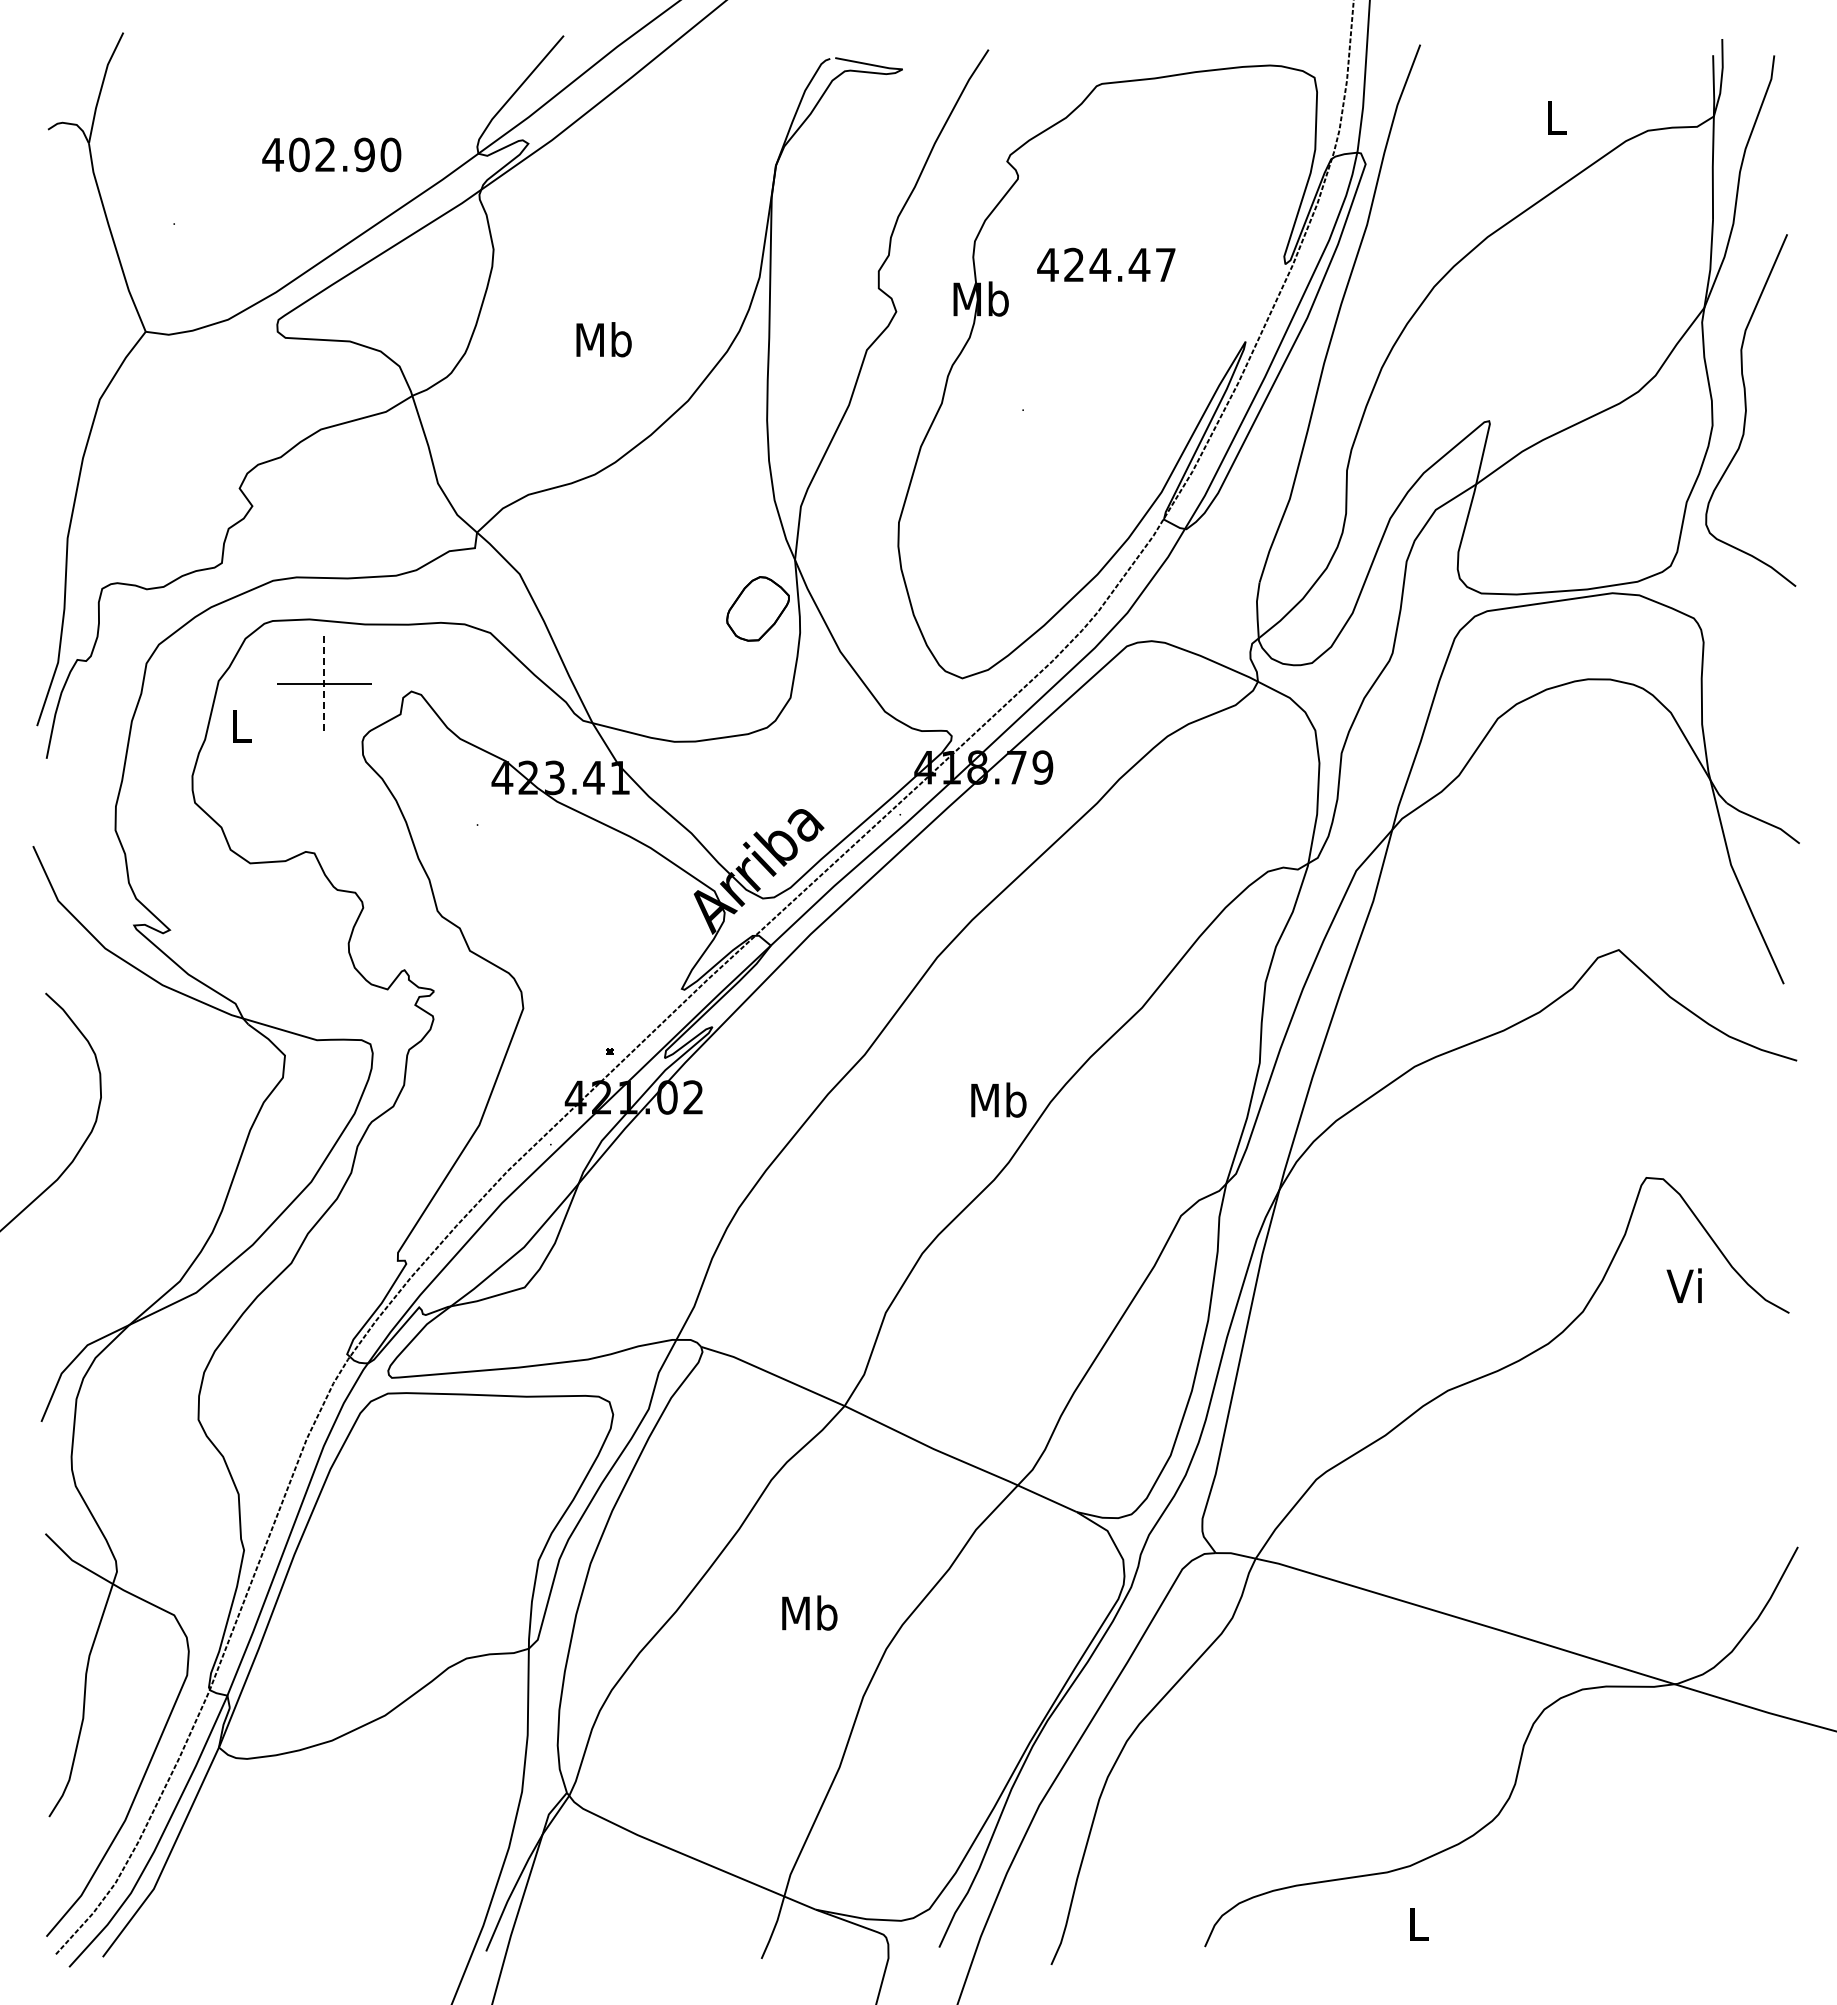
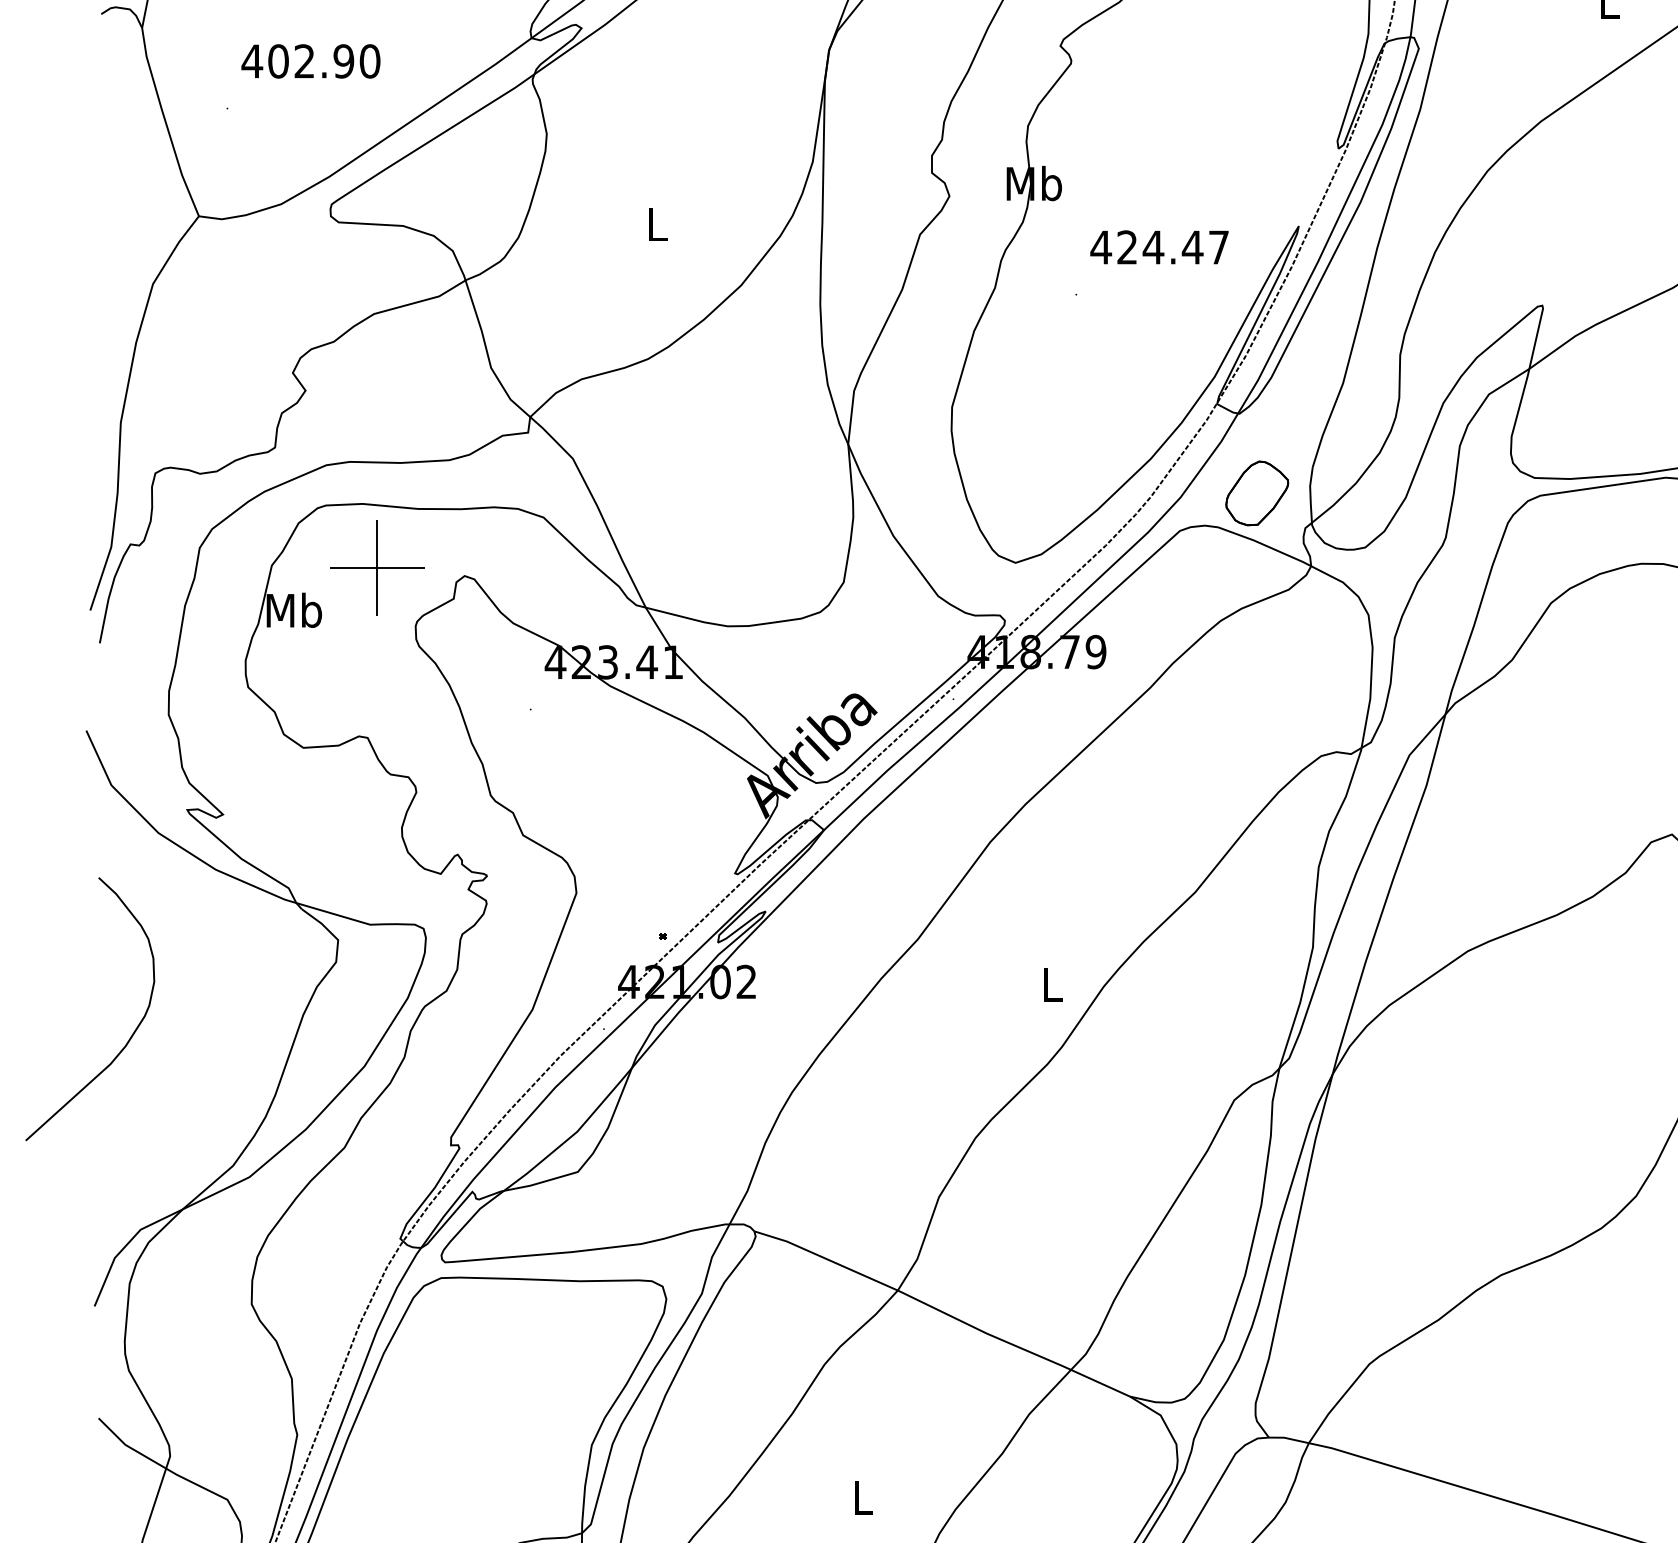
text: (331, 154) -> (310, 61), moved
text: (1106, 264) -> (1159, 247), moved
text: (603, 339) -> (656, 224), Mb -> L
part: (757, 608) -> (1256, 493), moved
line: (324, 683) -> (377, 568), dashed -> solid
text: (240, 725) -> (293, 610), L -> Mb
text: (998, 1099) -> (1051, 984), Mb -> L
text: (809, 1612) -> (862, 1497), Mb -> L

